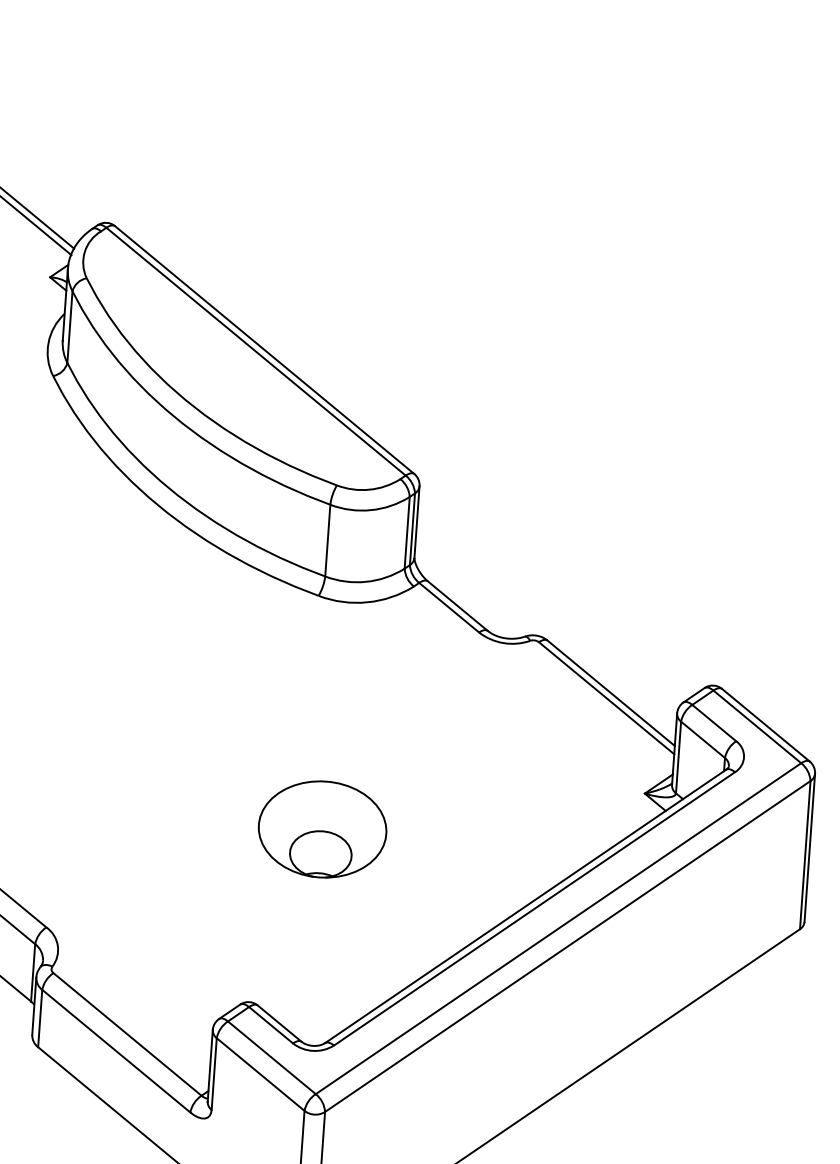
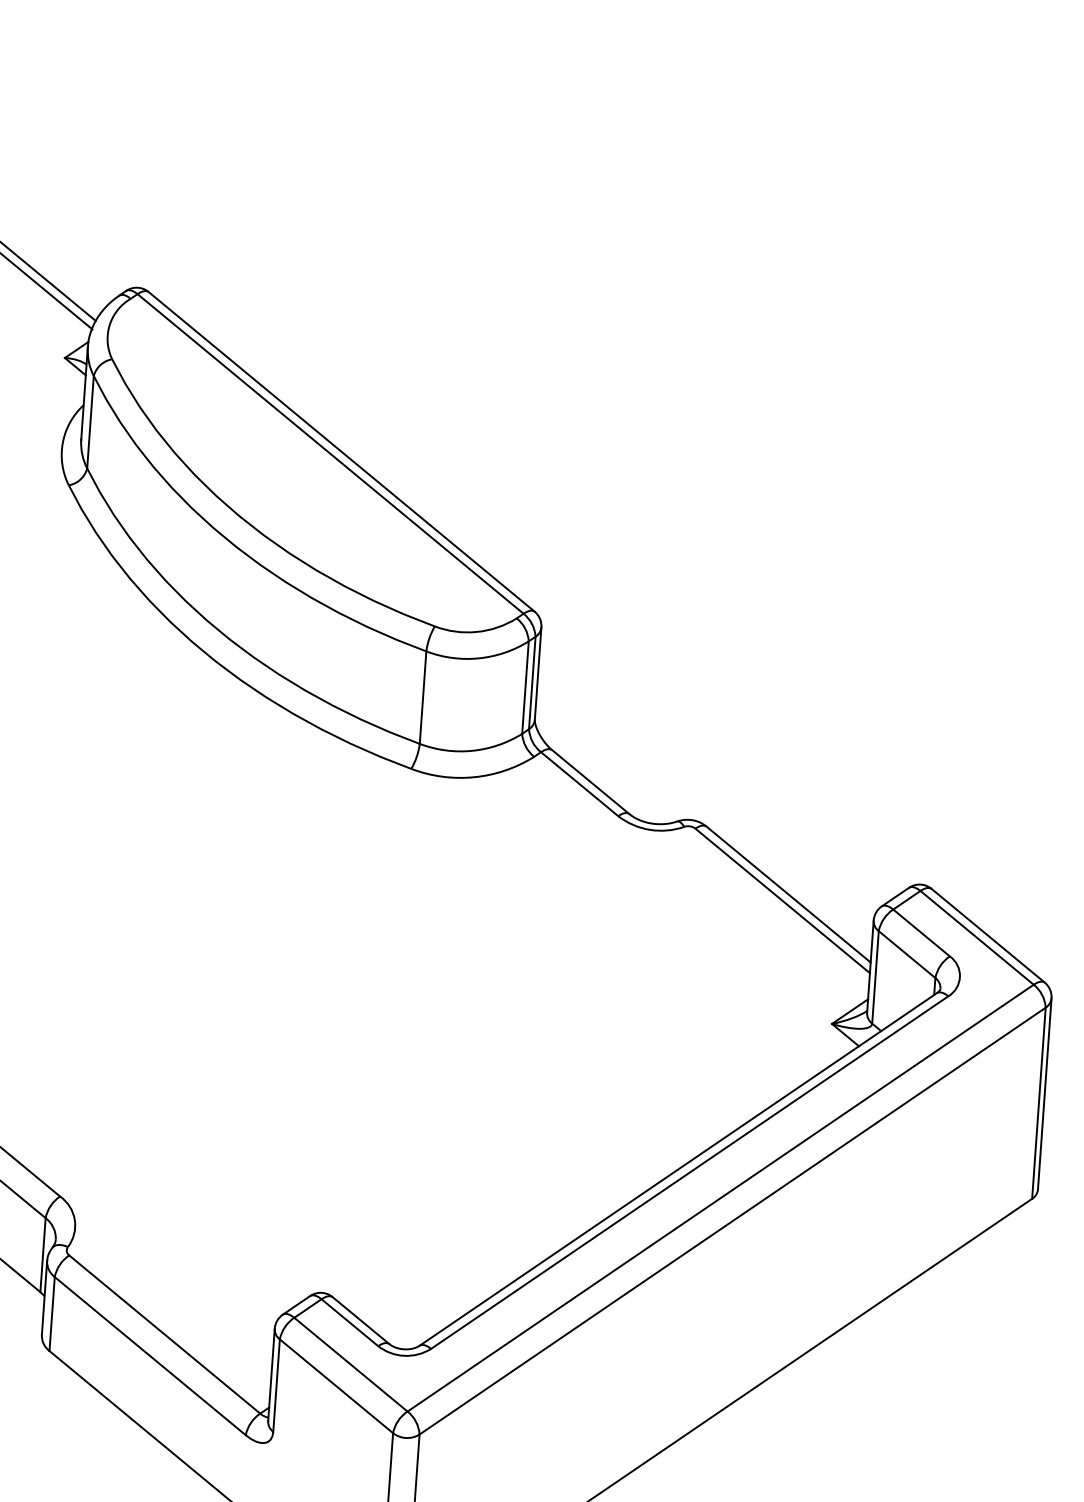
part: (322, 829) -> (416, 1070), removed

